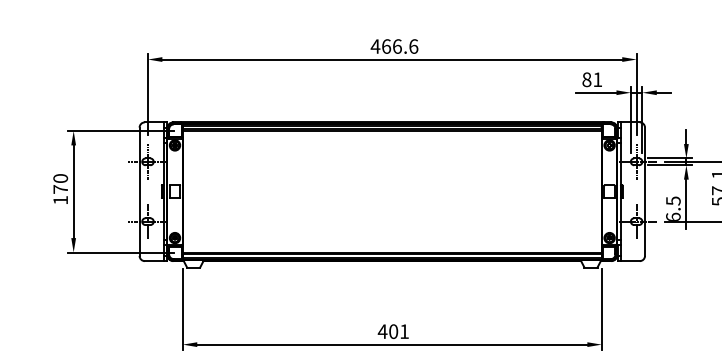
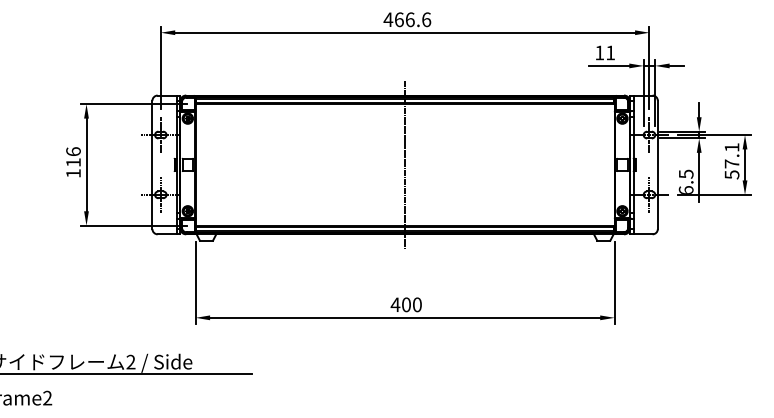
text: (586, 79) -> (599, 52), 81 -> 11
text: (60, 184) -> (73, 157), 170 -> 116
line: (392, 191) -> (405, 164), added
text: (404, 331) -> (417, 304), 401 -> 400

